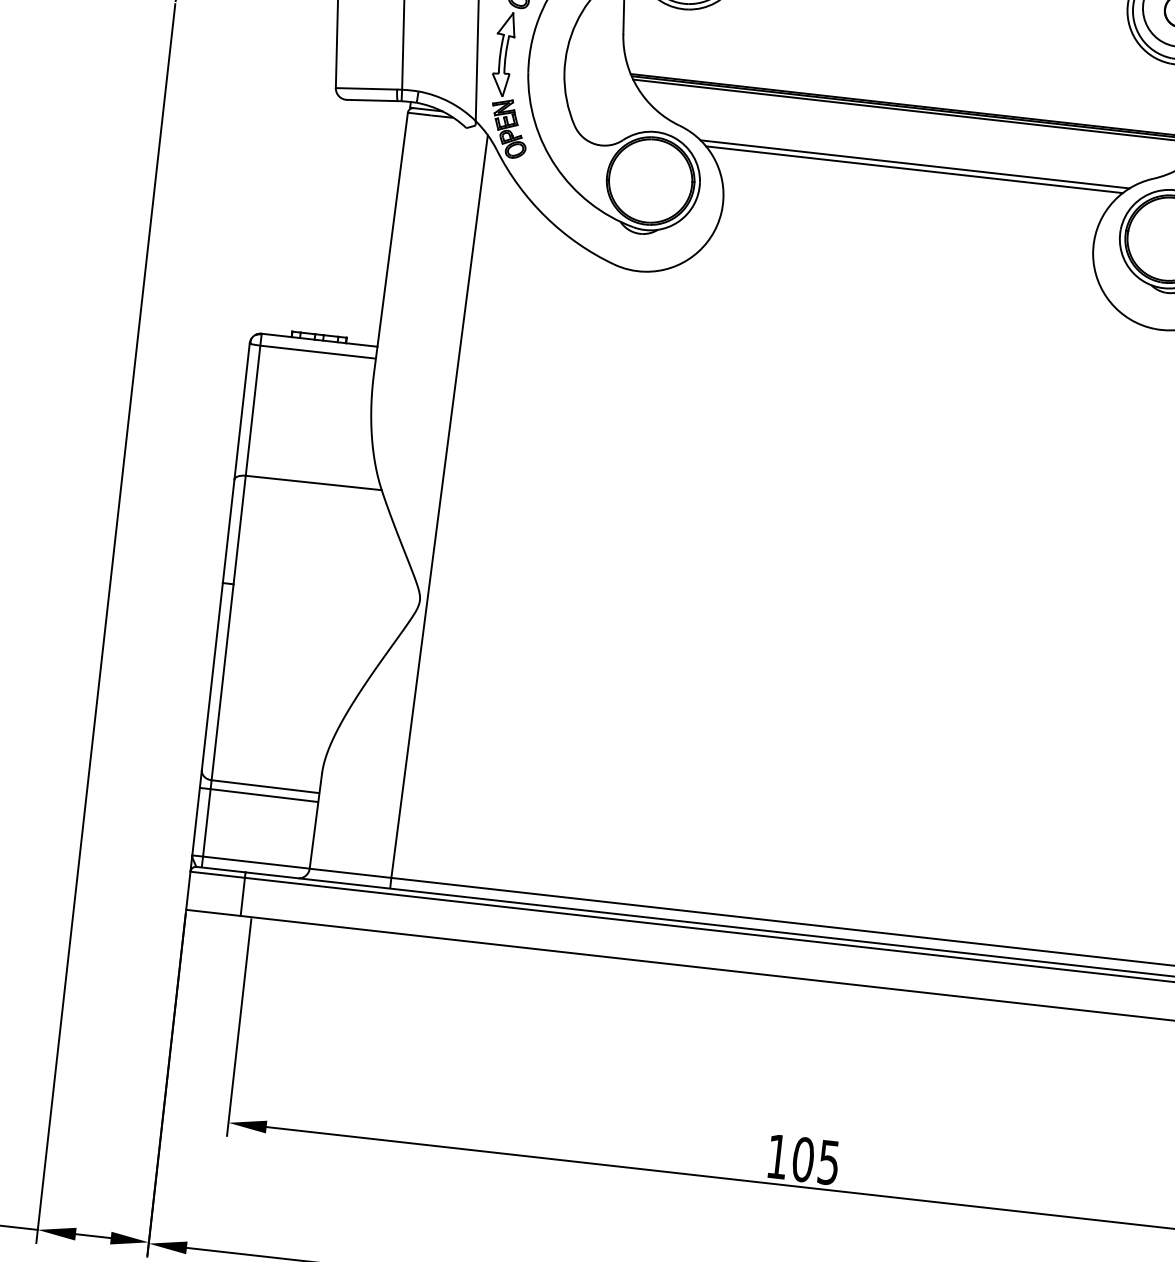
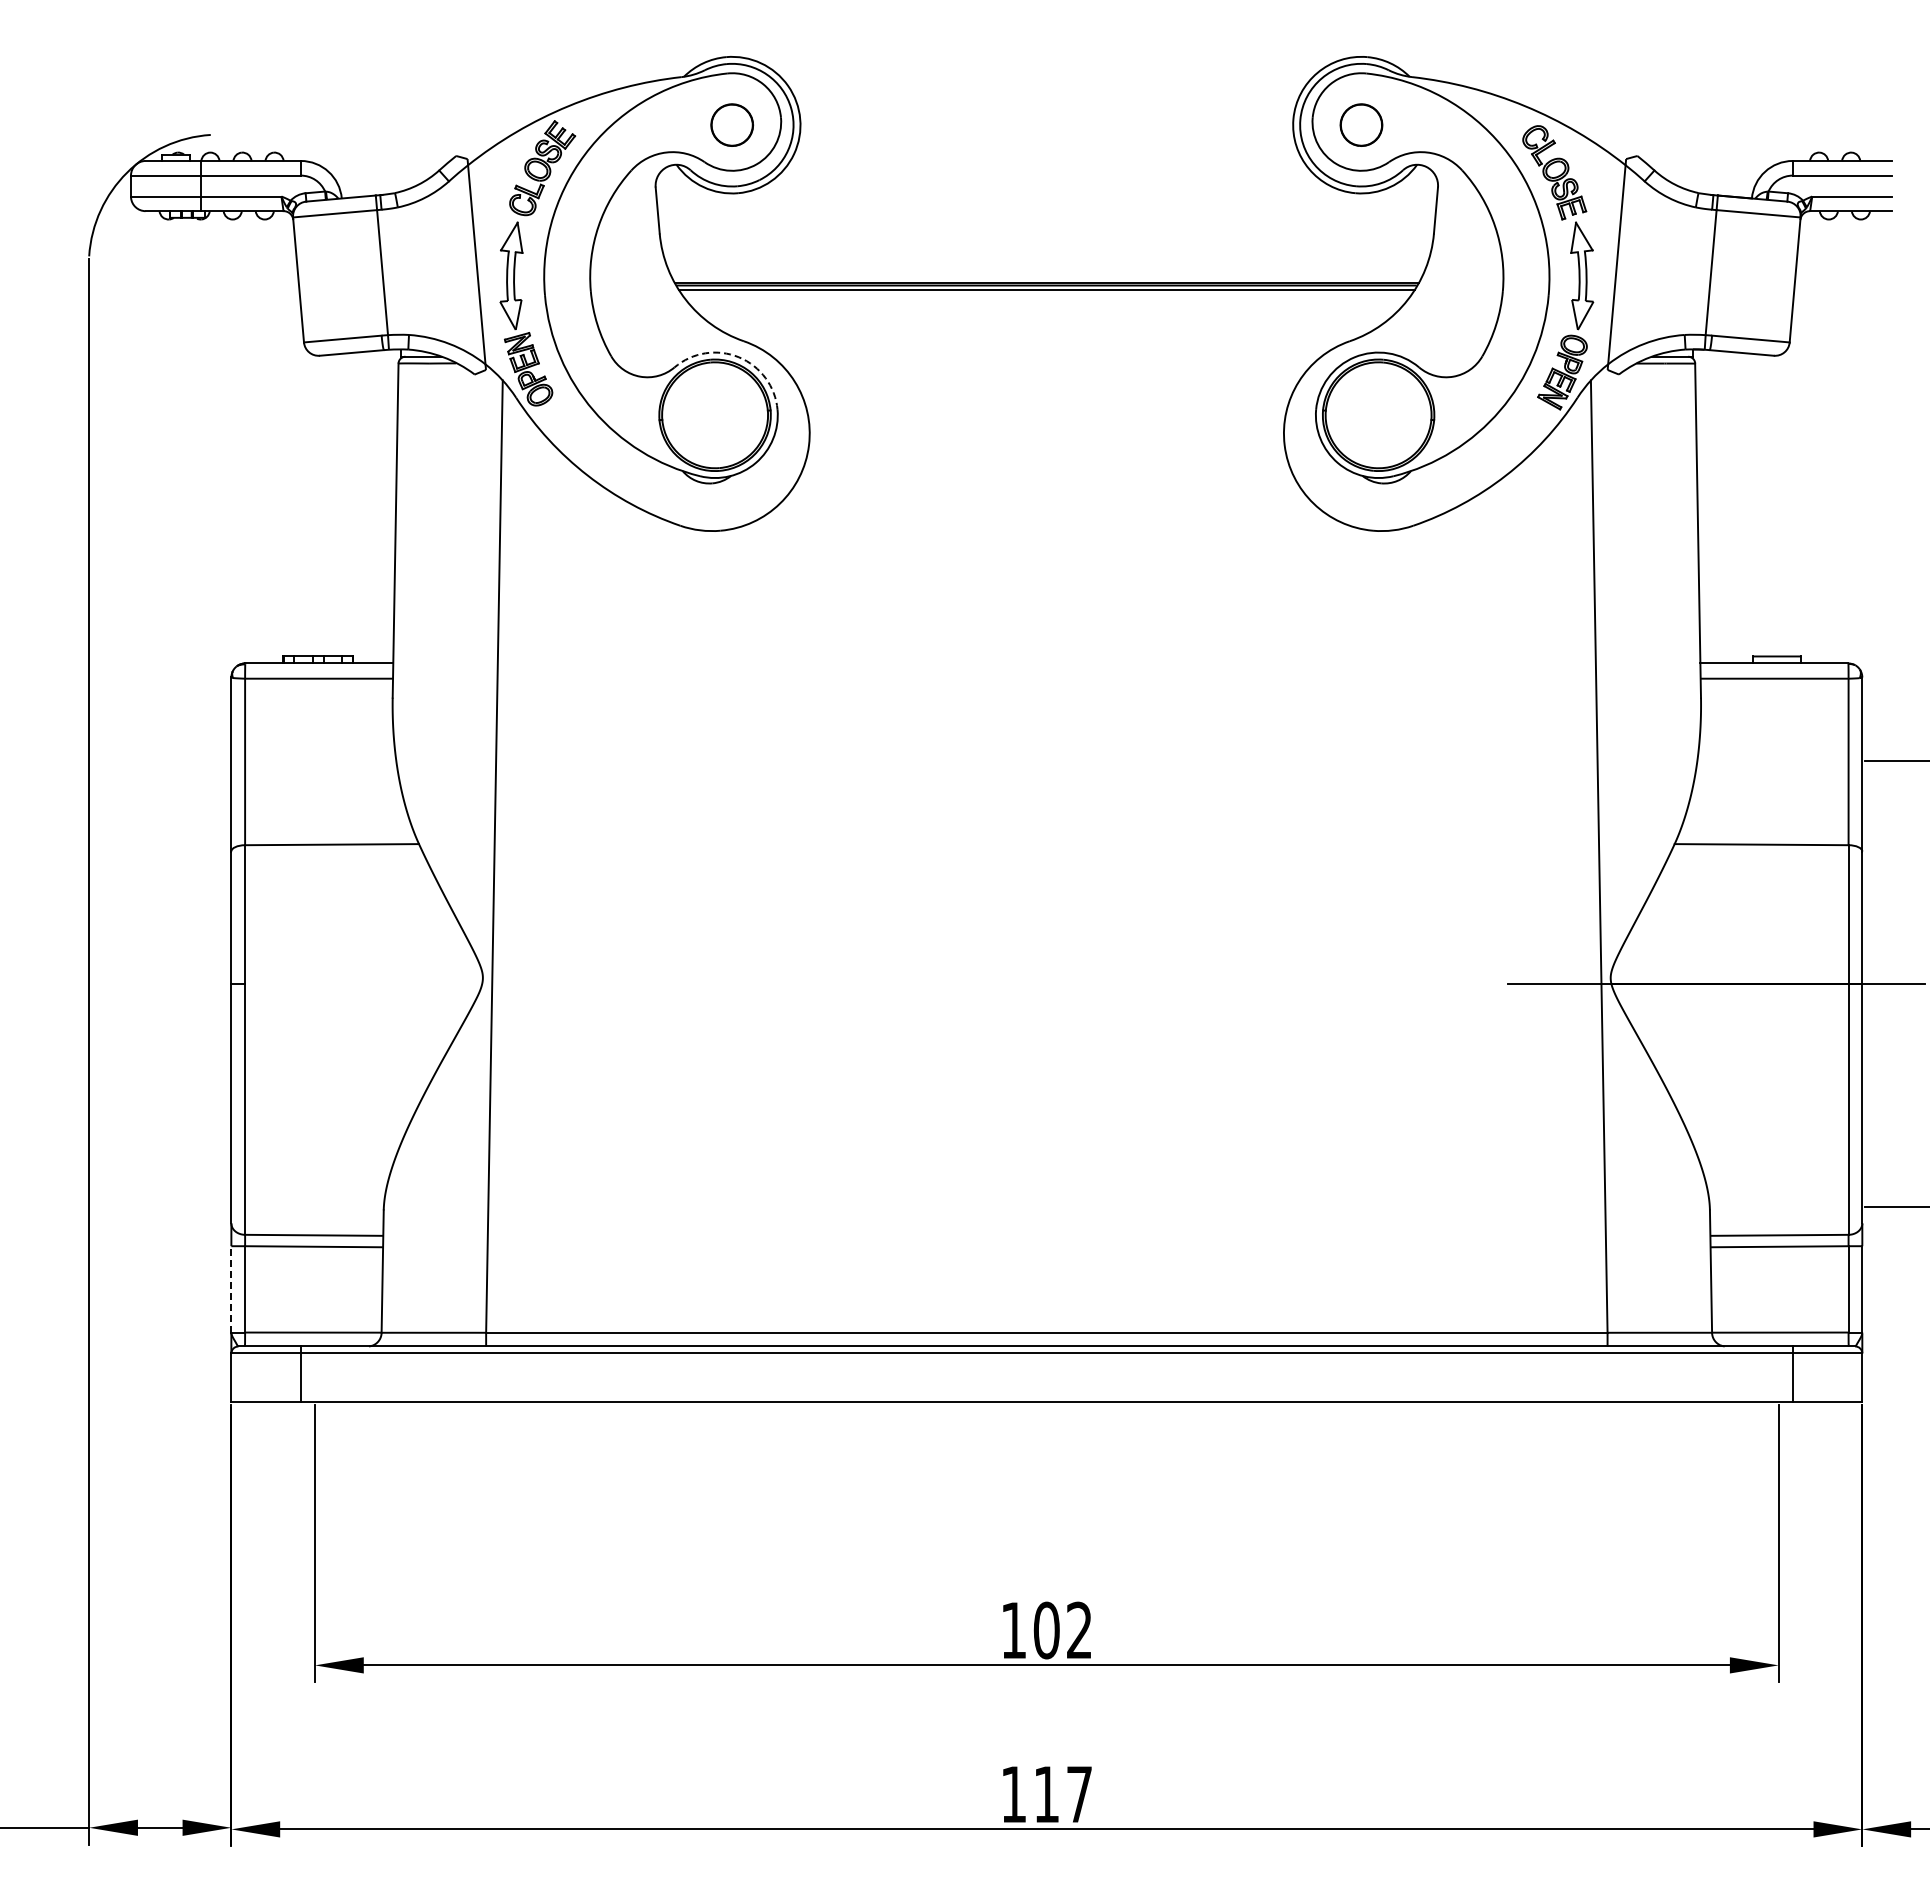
arc: (674, 137) -> (738, 357), solid -> dashed
line: (914, 164) -> (1046, 356), removed
line: (914, 169) -> (1046, 363), removed
line: (196, 820) -> (231, 1288), solid -> dashed
text: (828, 1162) -> (1079, 1630), 105 -> 102

